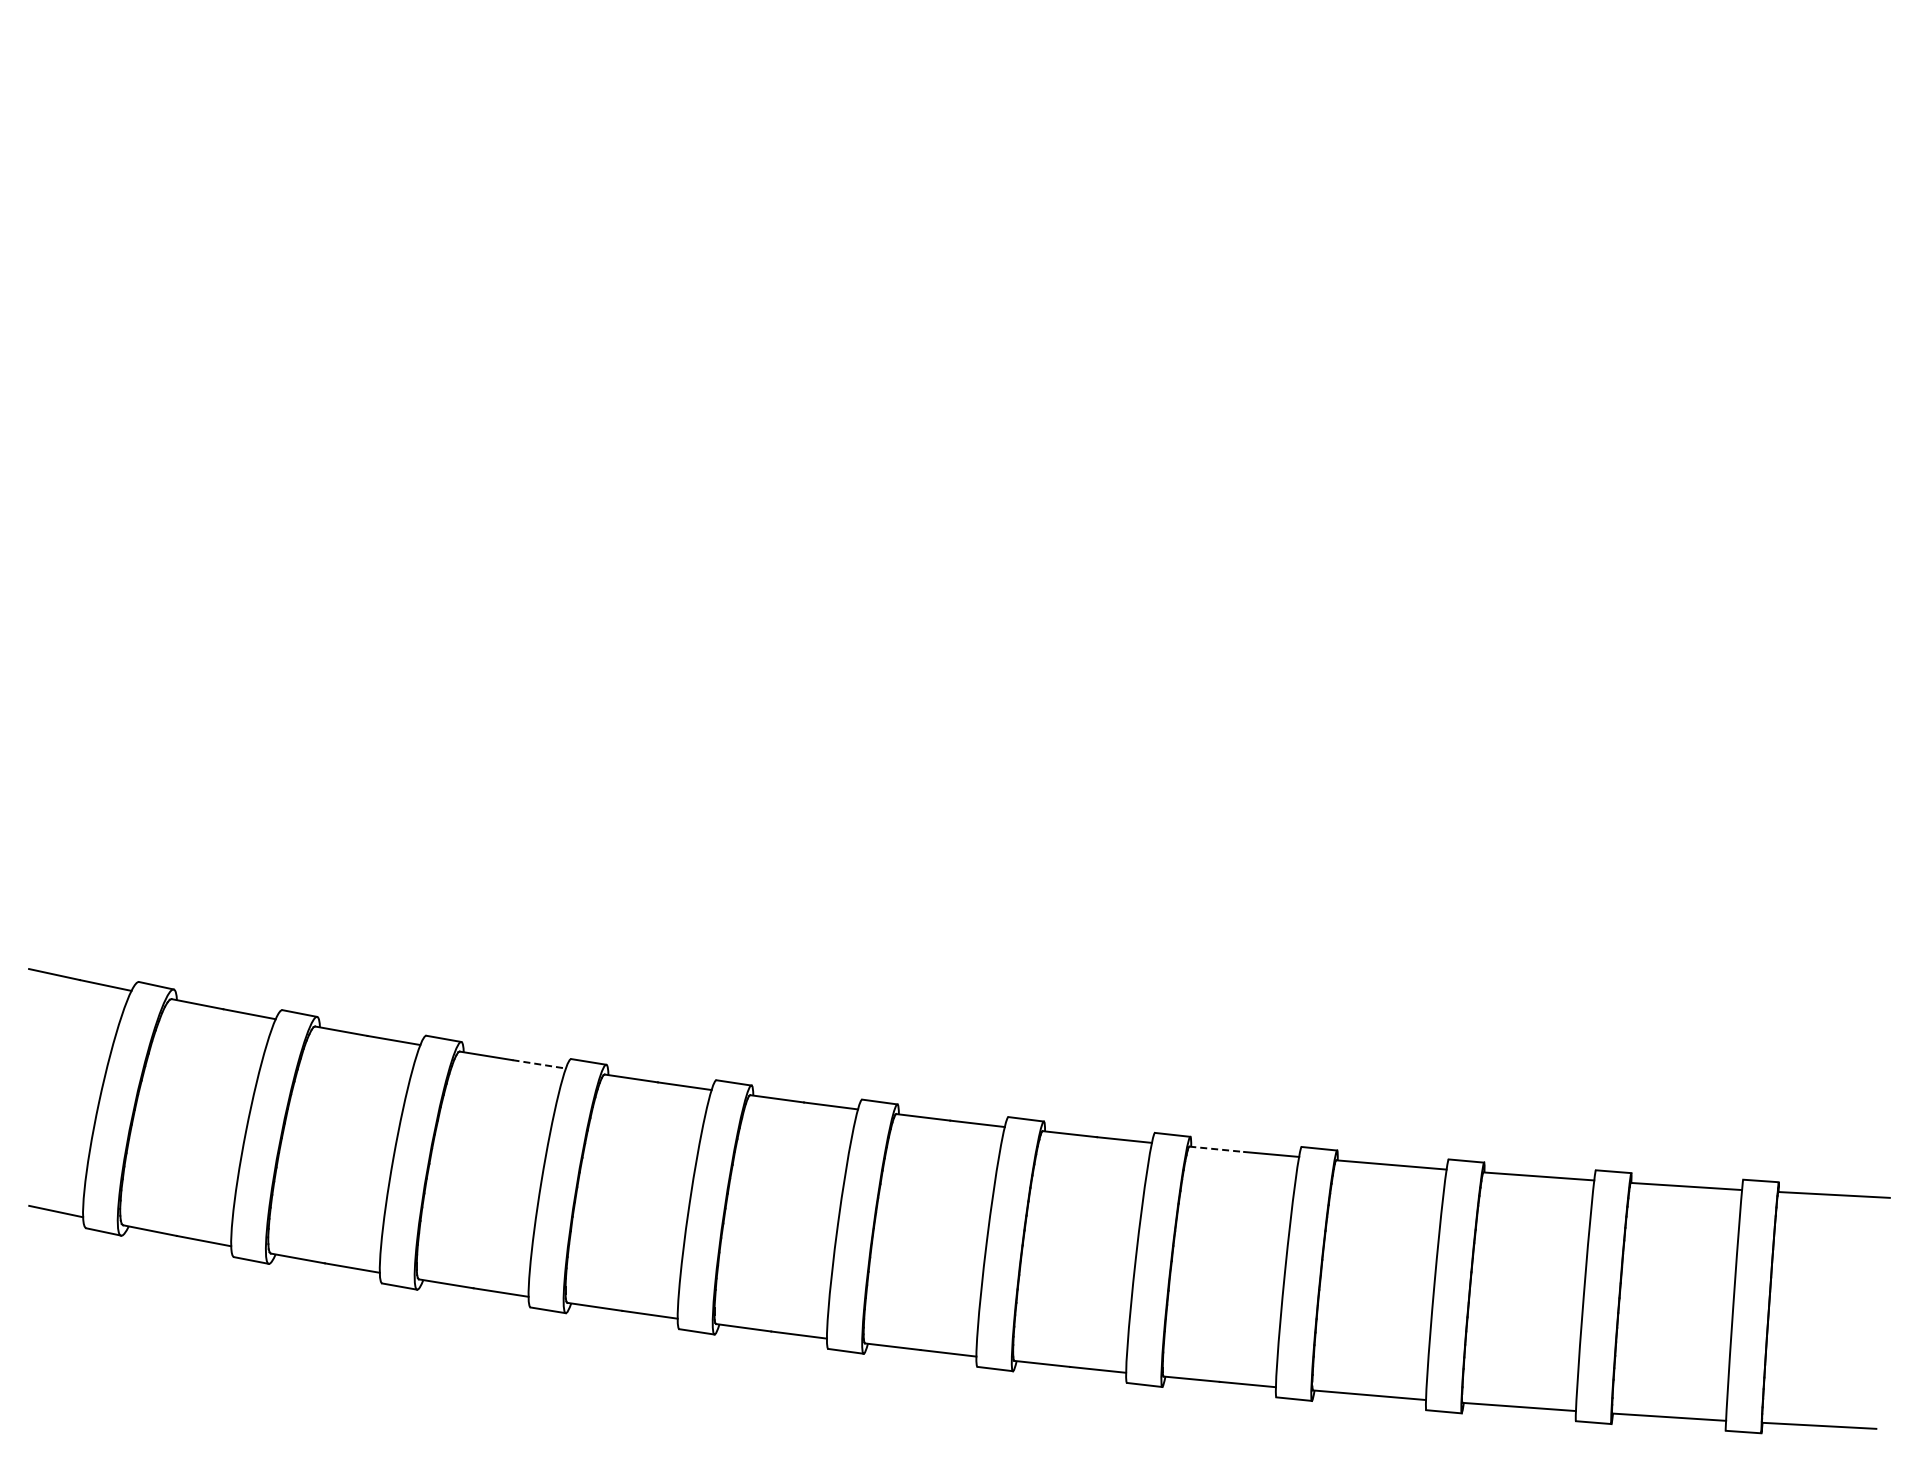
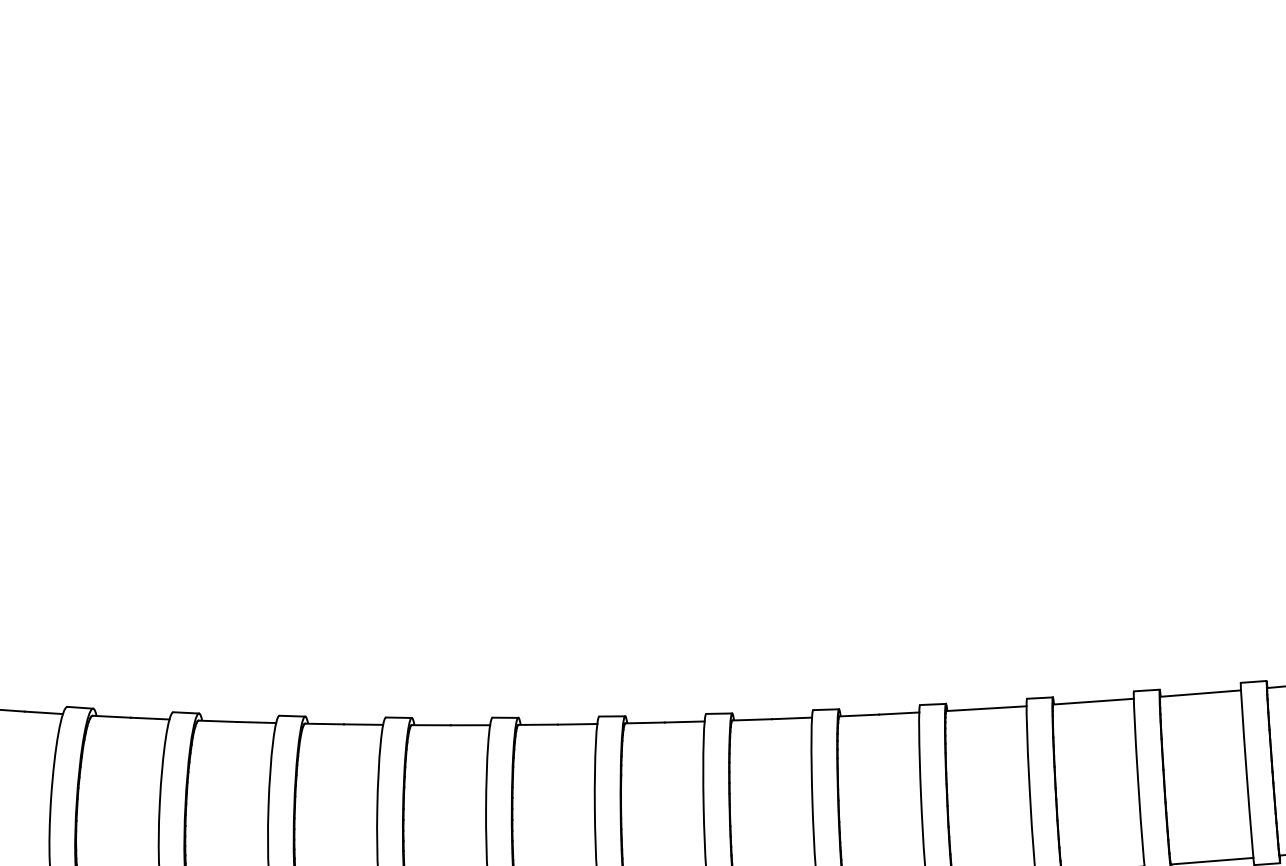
line: (539, 1064) -> (363, 724), dashed -> solid
line: (1216, 1149) -> (859, 715), dashed -> solid

